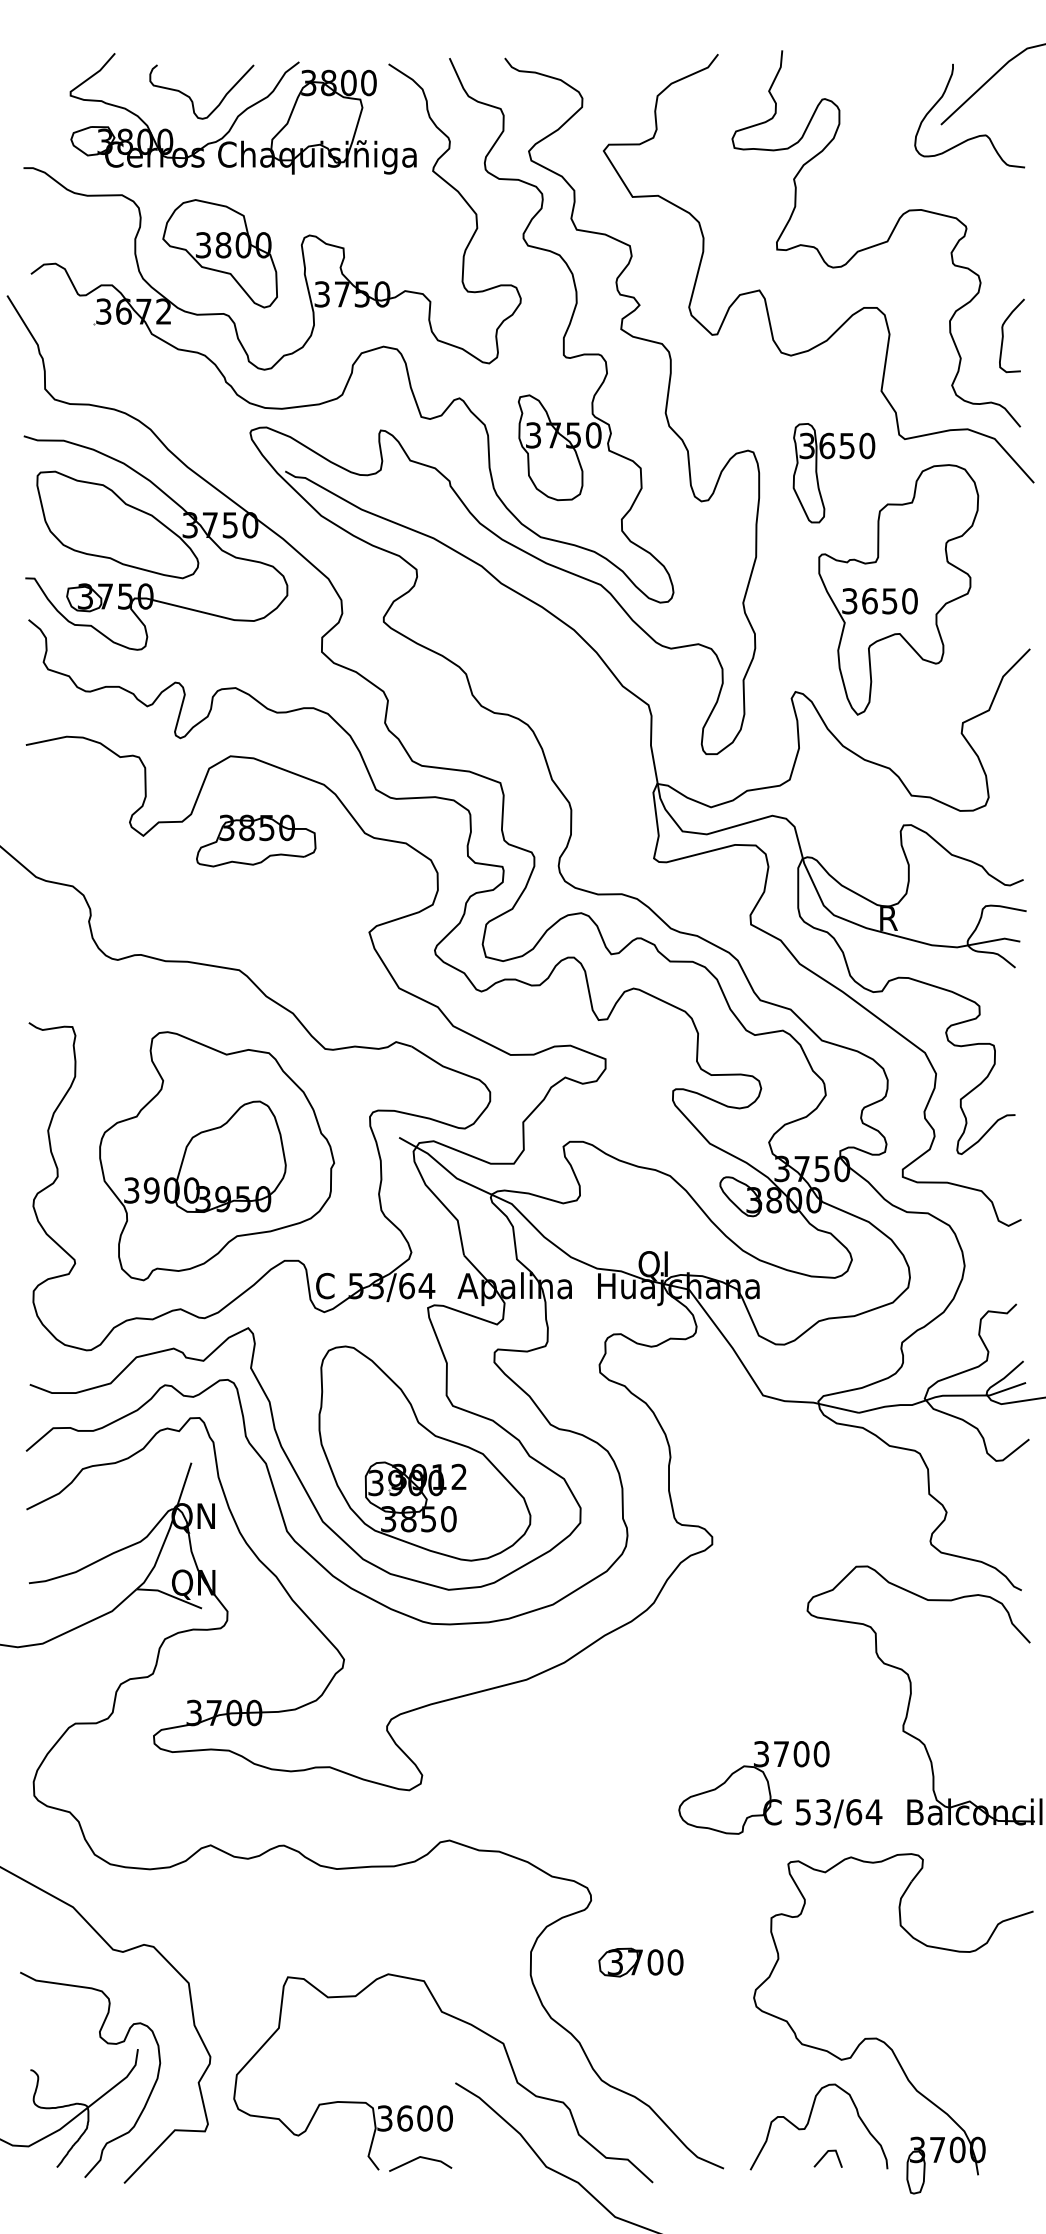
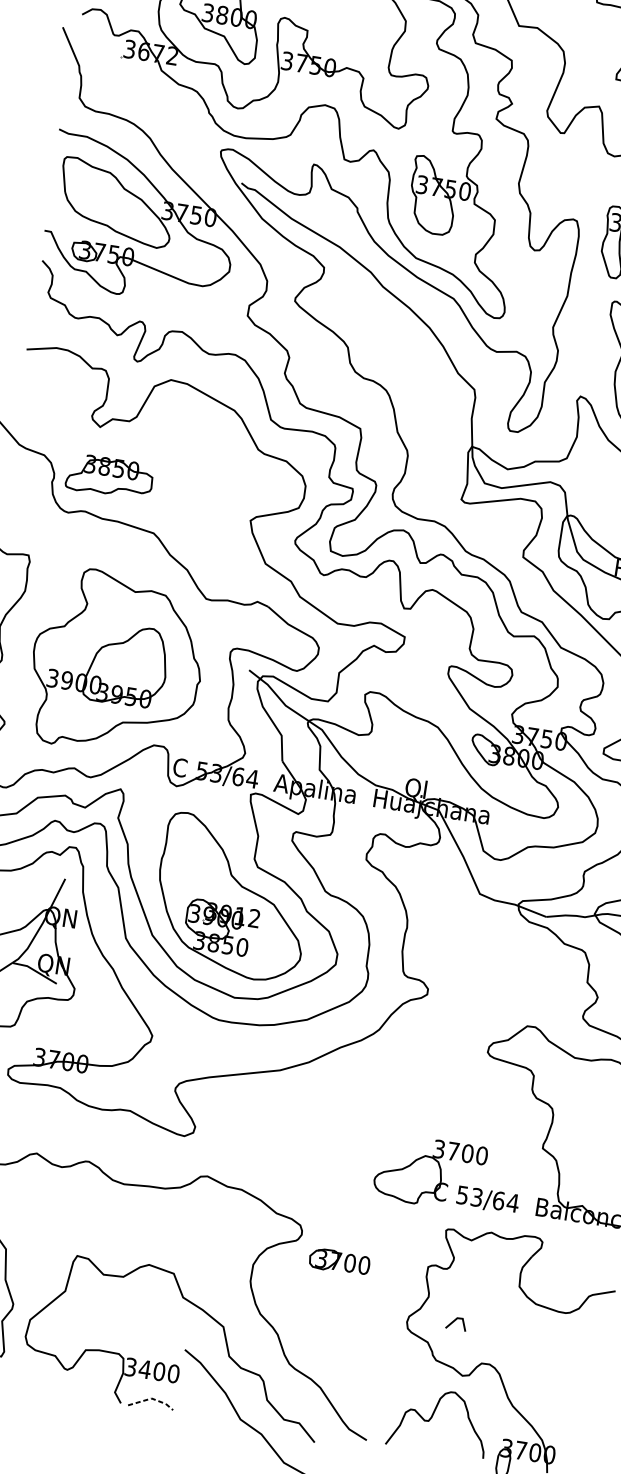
part: (256, 840) -> (110, 476), moved
part: (640, 1962) -> (339, 1261), moved
text: (404, 2118) -> (144, 1369), 3600 -> 3400
line: (825, 2155) -> (454, 1321), moved
line: (421, 2157) -> (152, 1399), solid -> dashed

